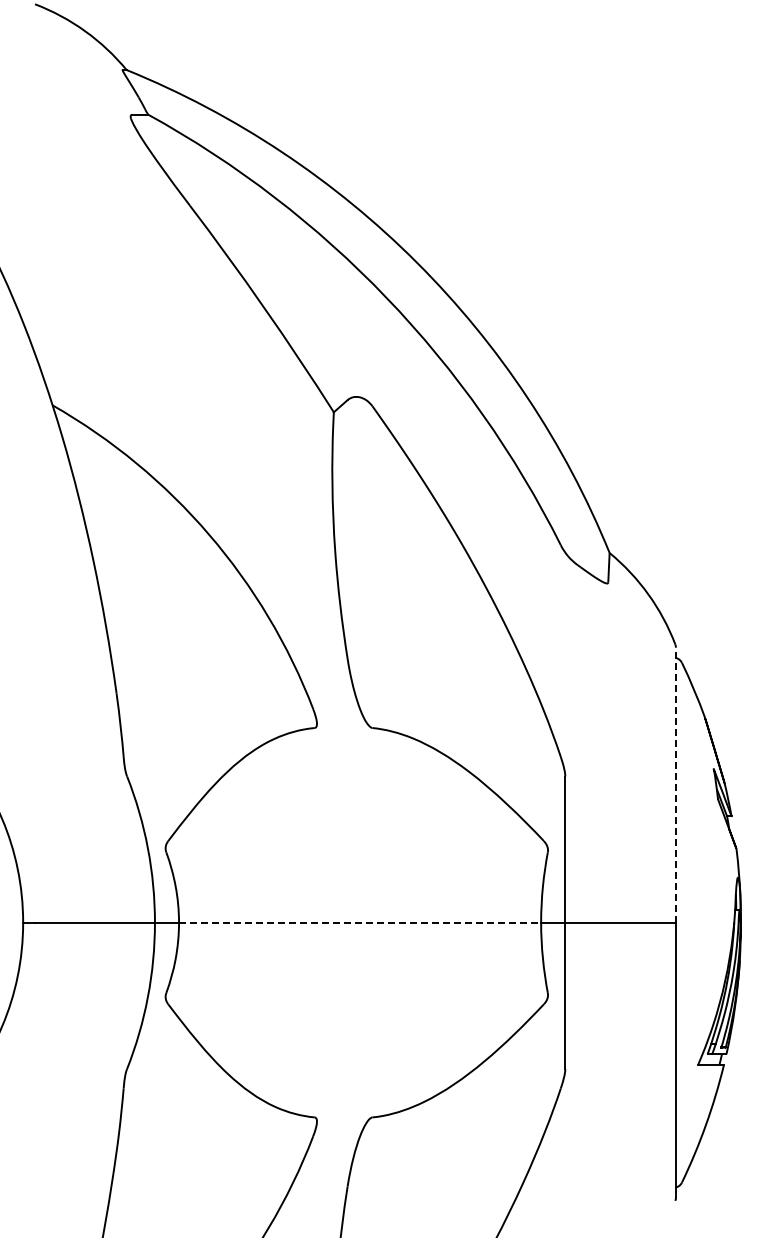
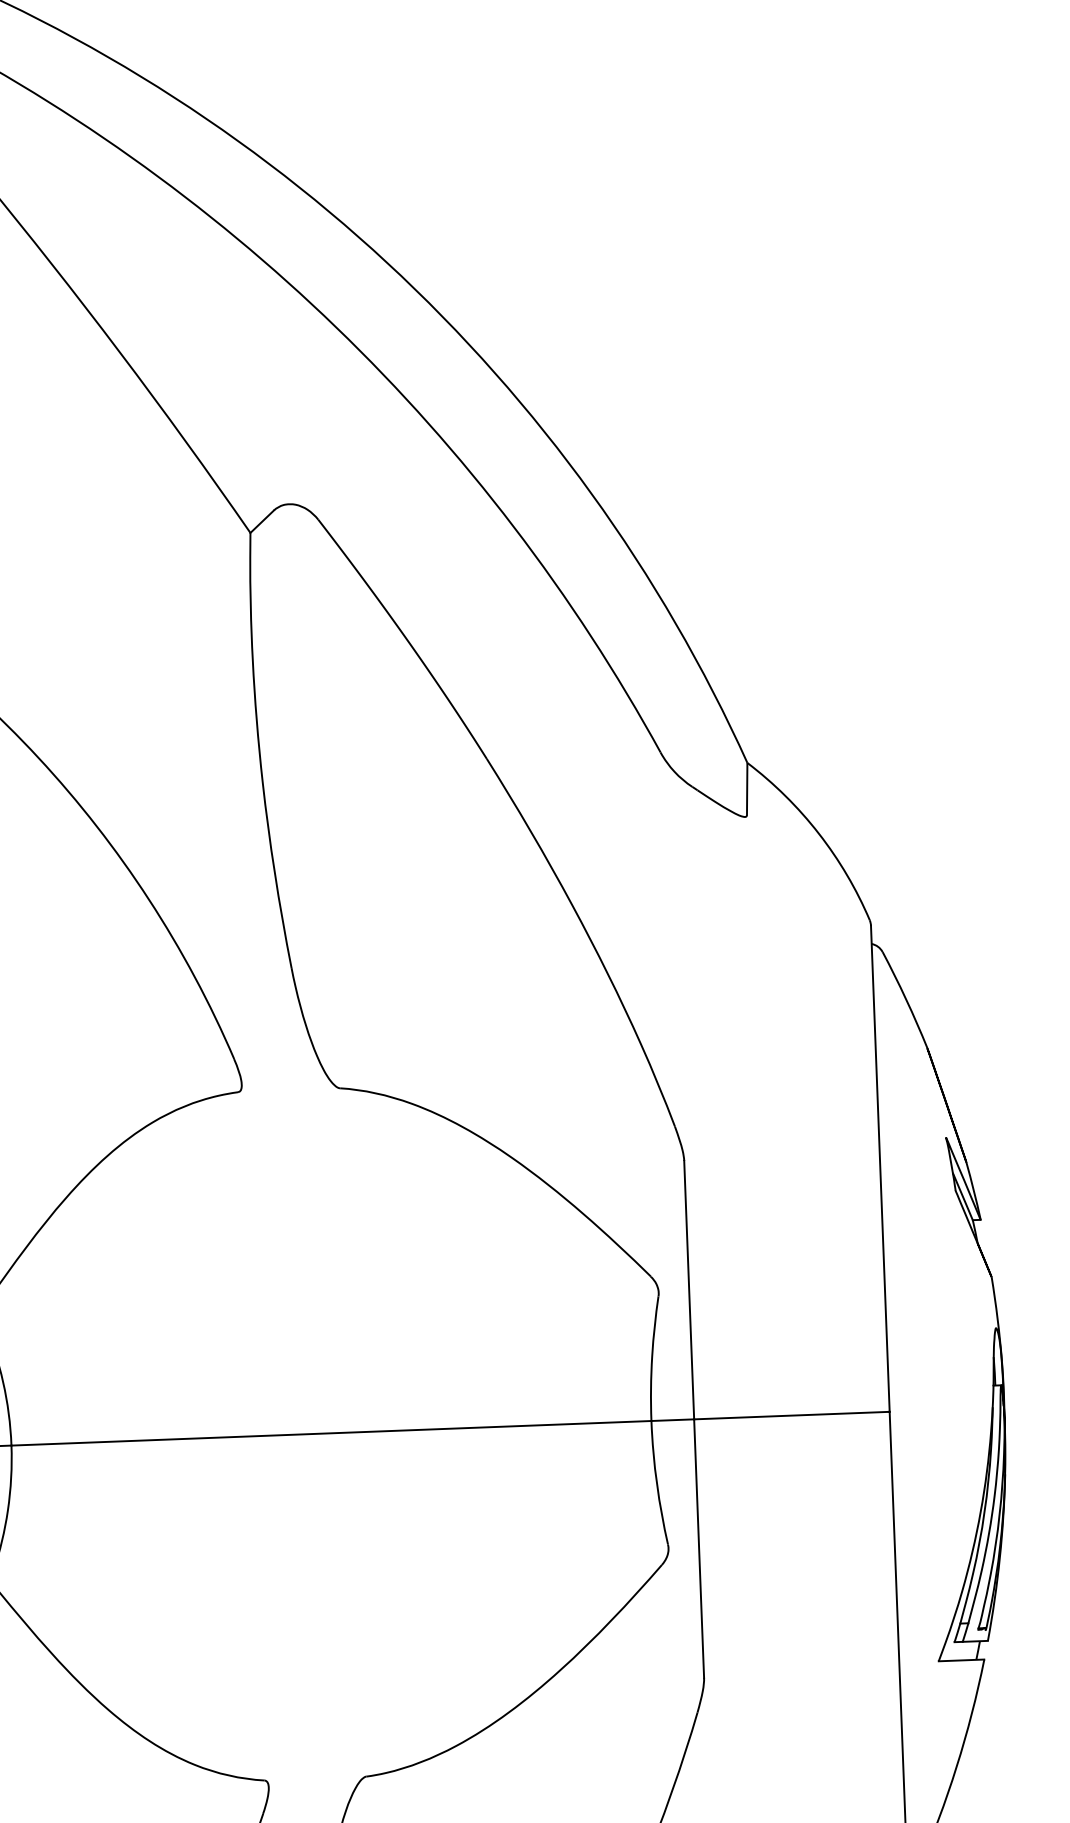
line: (675, 785) -> (879, 1169), dashed -> solid
line: (360, 922) -> (332, 1432), dashed -> solid

